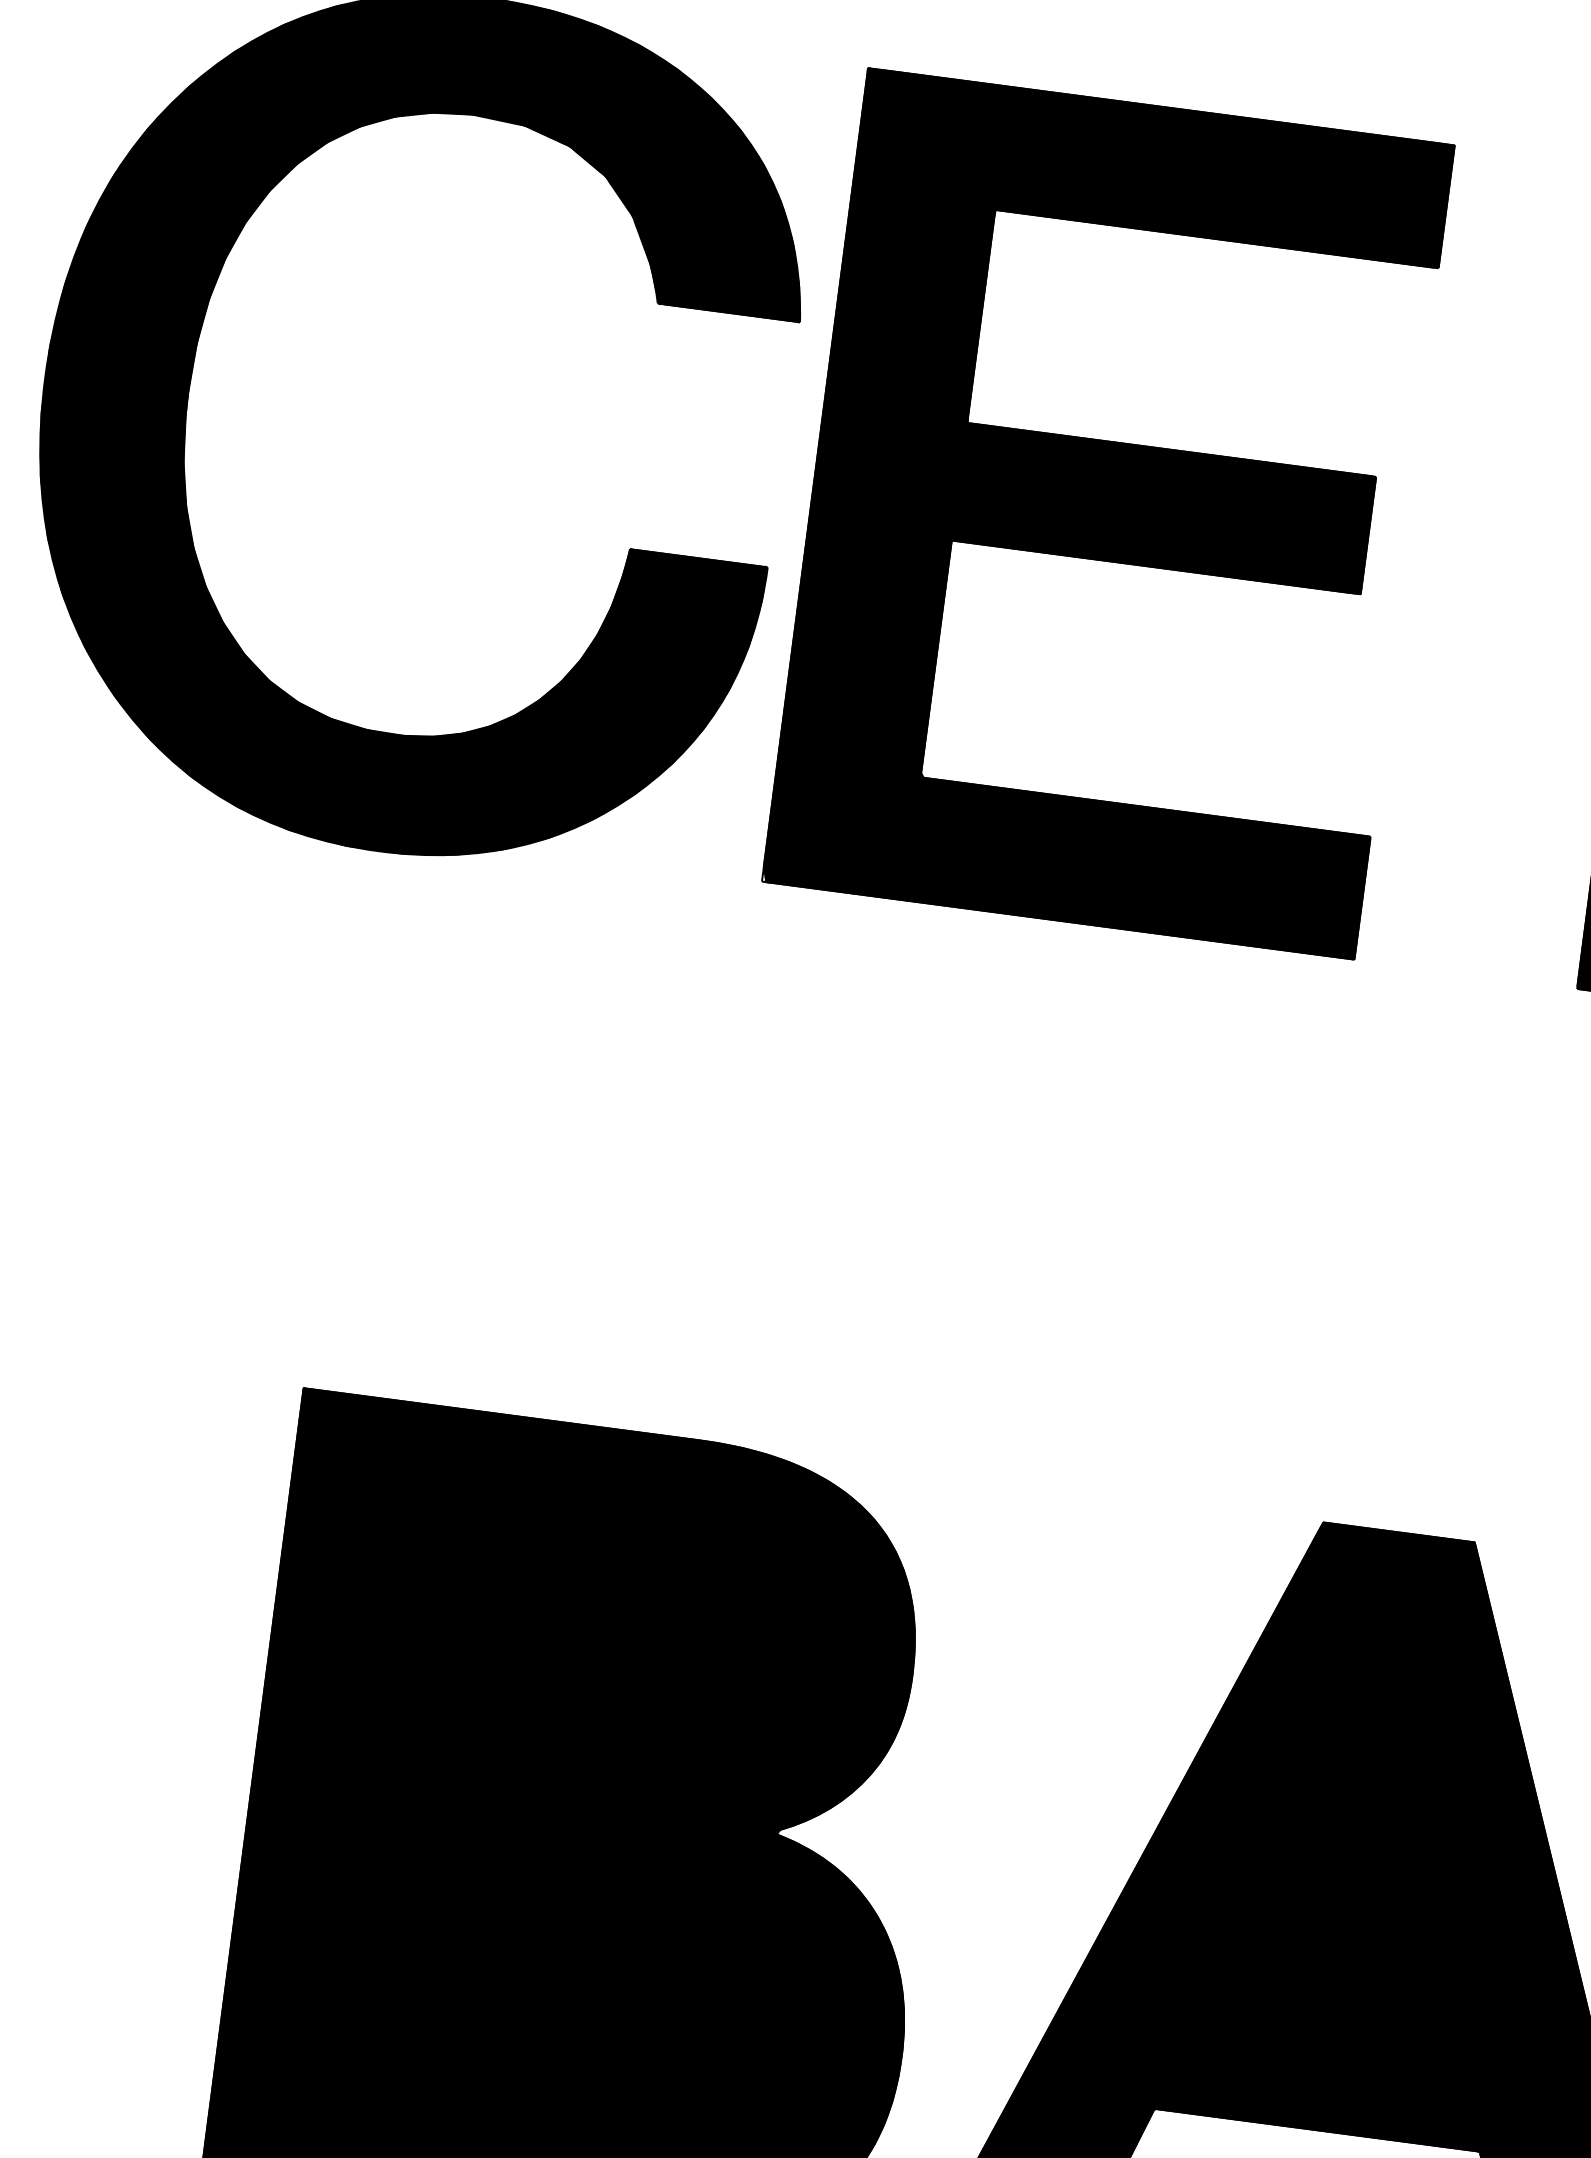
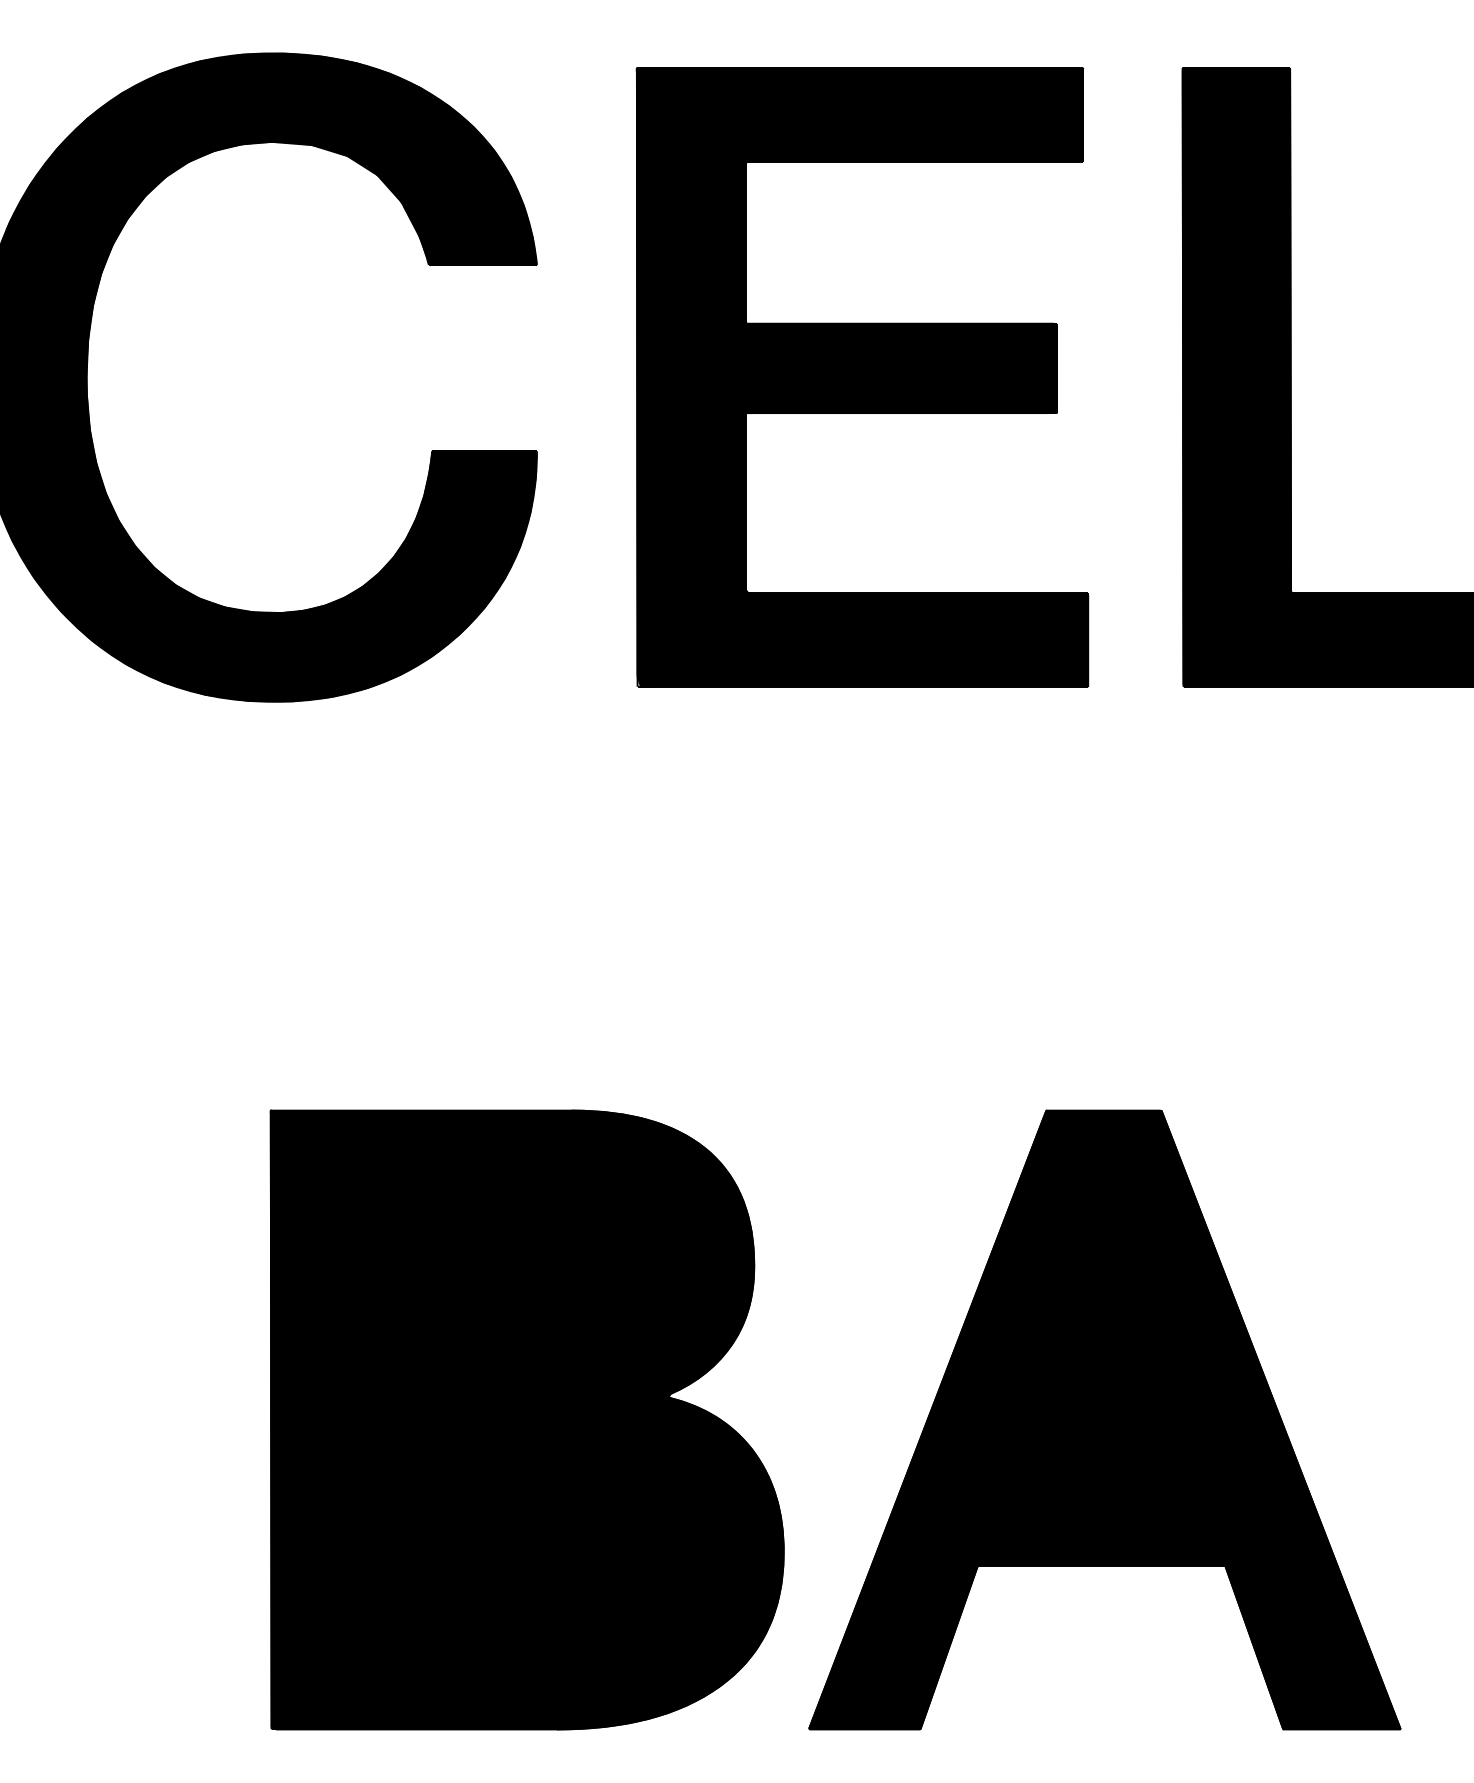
part: (1111, 513) -> (862, 377), moved

